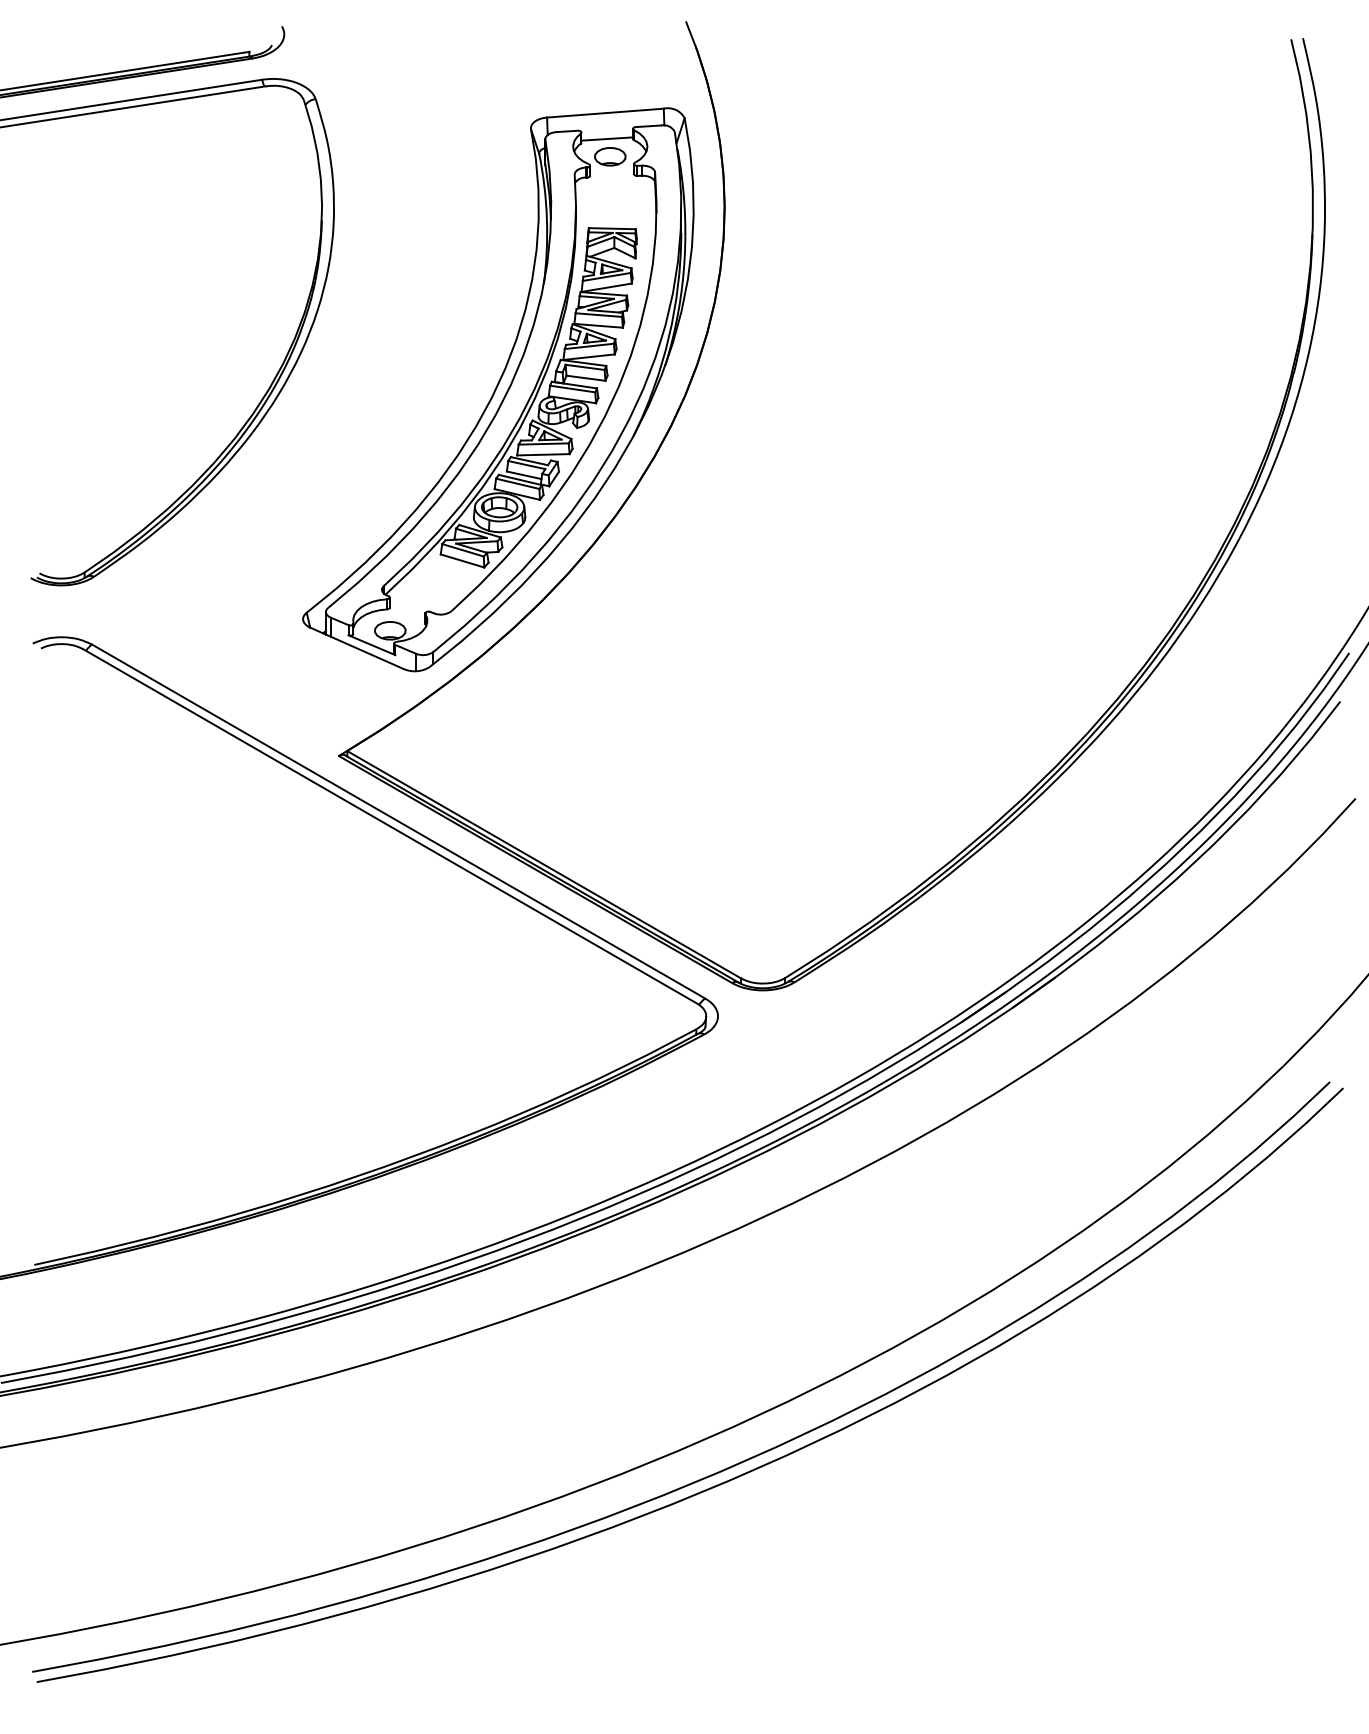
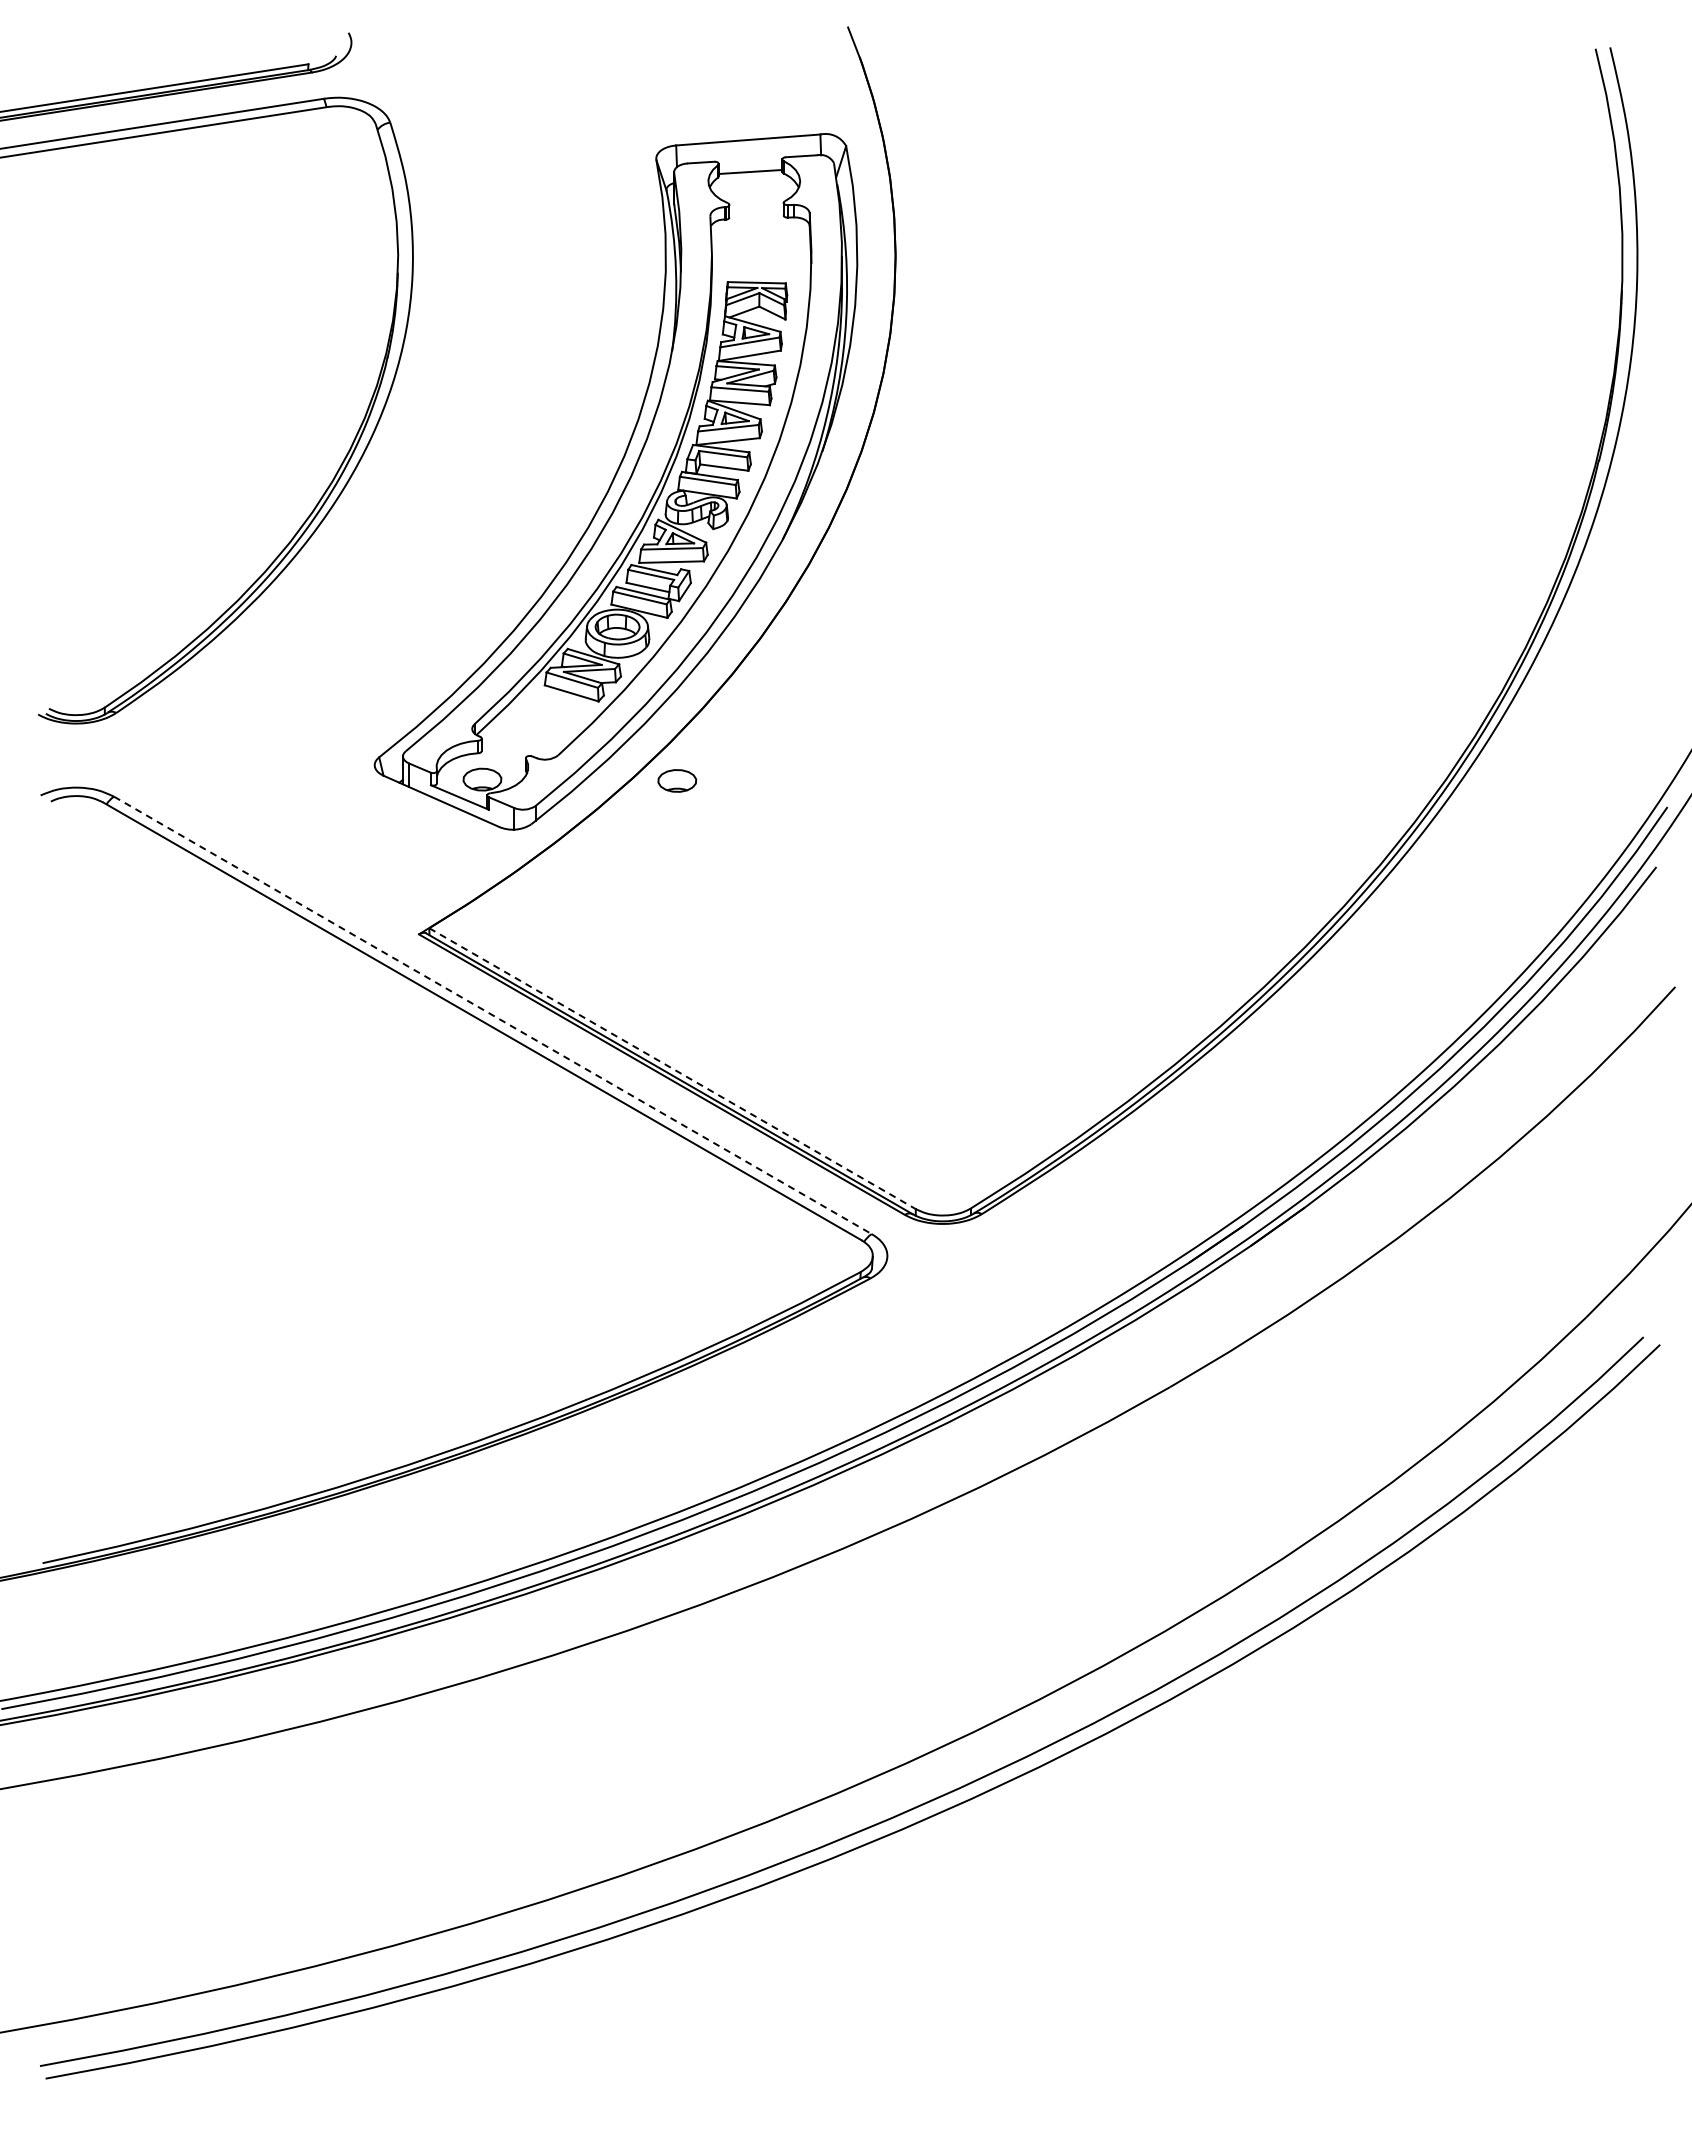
part: (610, 156) -> (677, 780), moved
line: (399, 821) -> (493, 1015), solid -> dashed
line: (544, 864) -> (672, 1068), solid -> dashed

